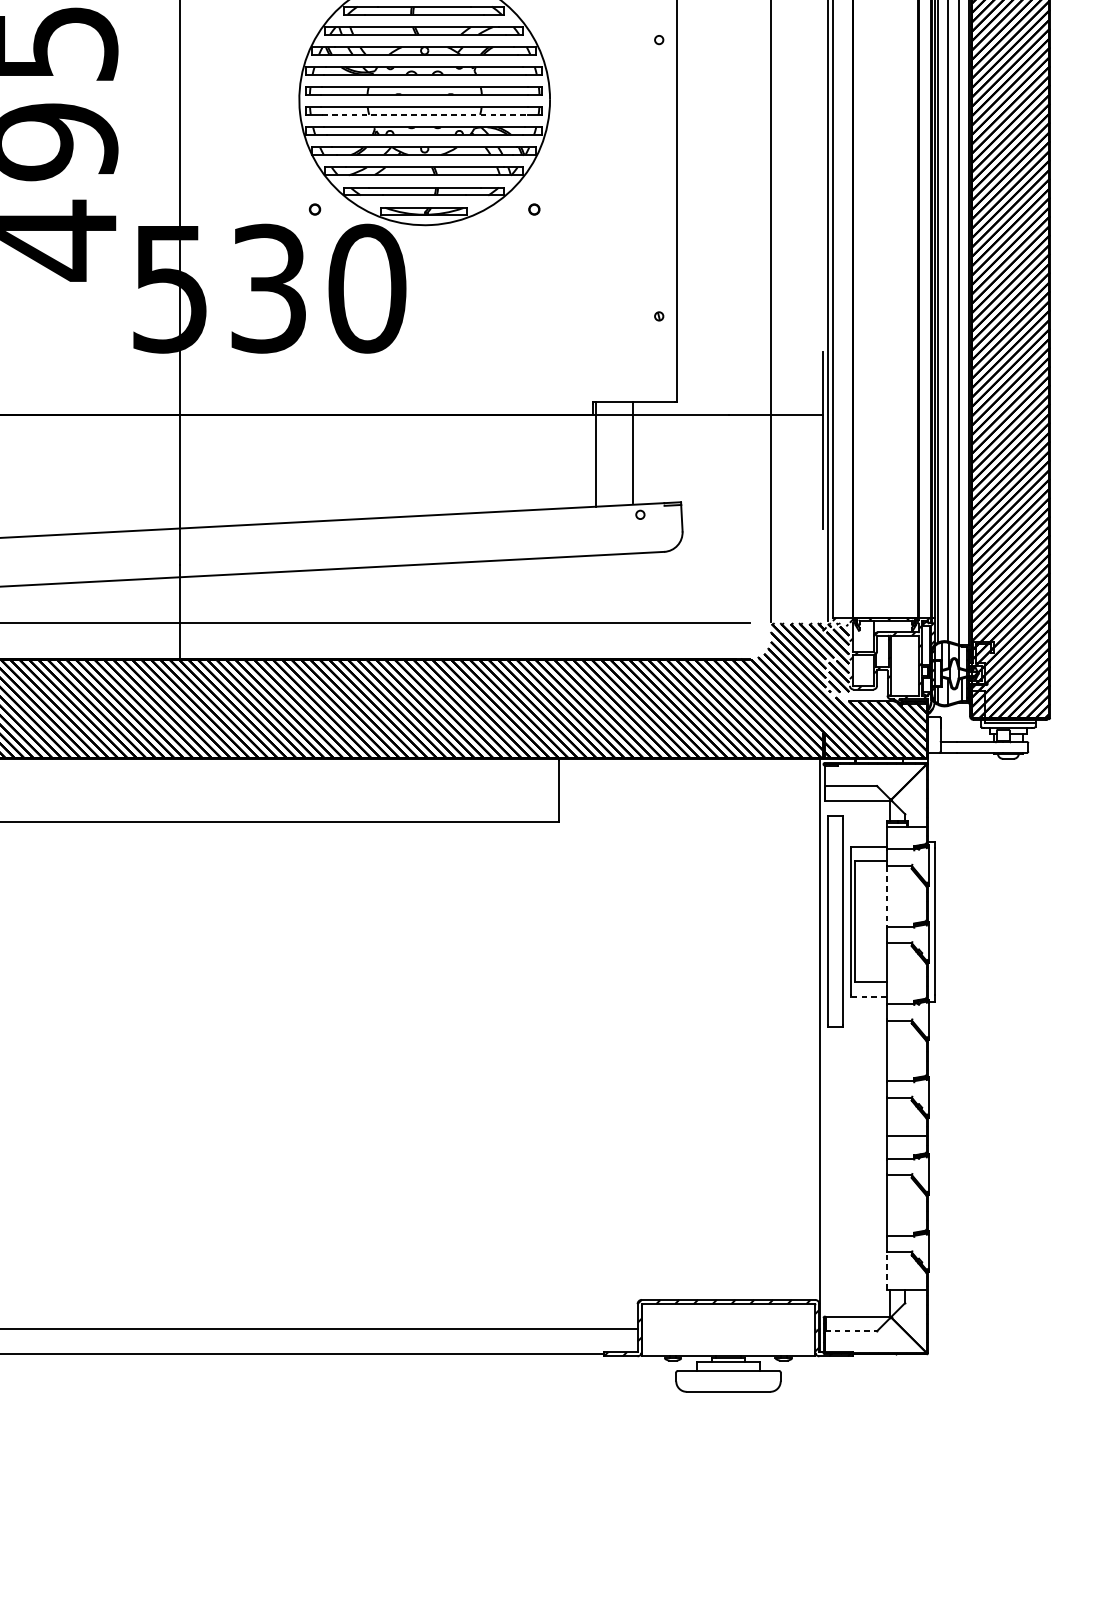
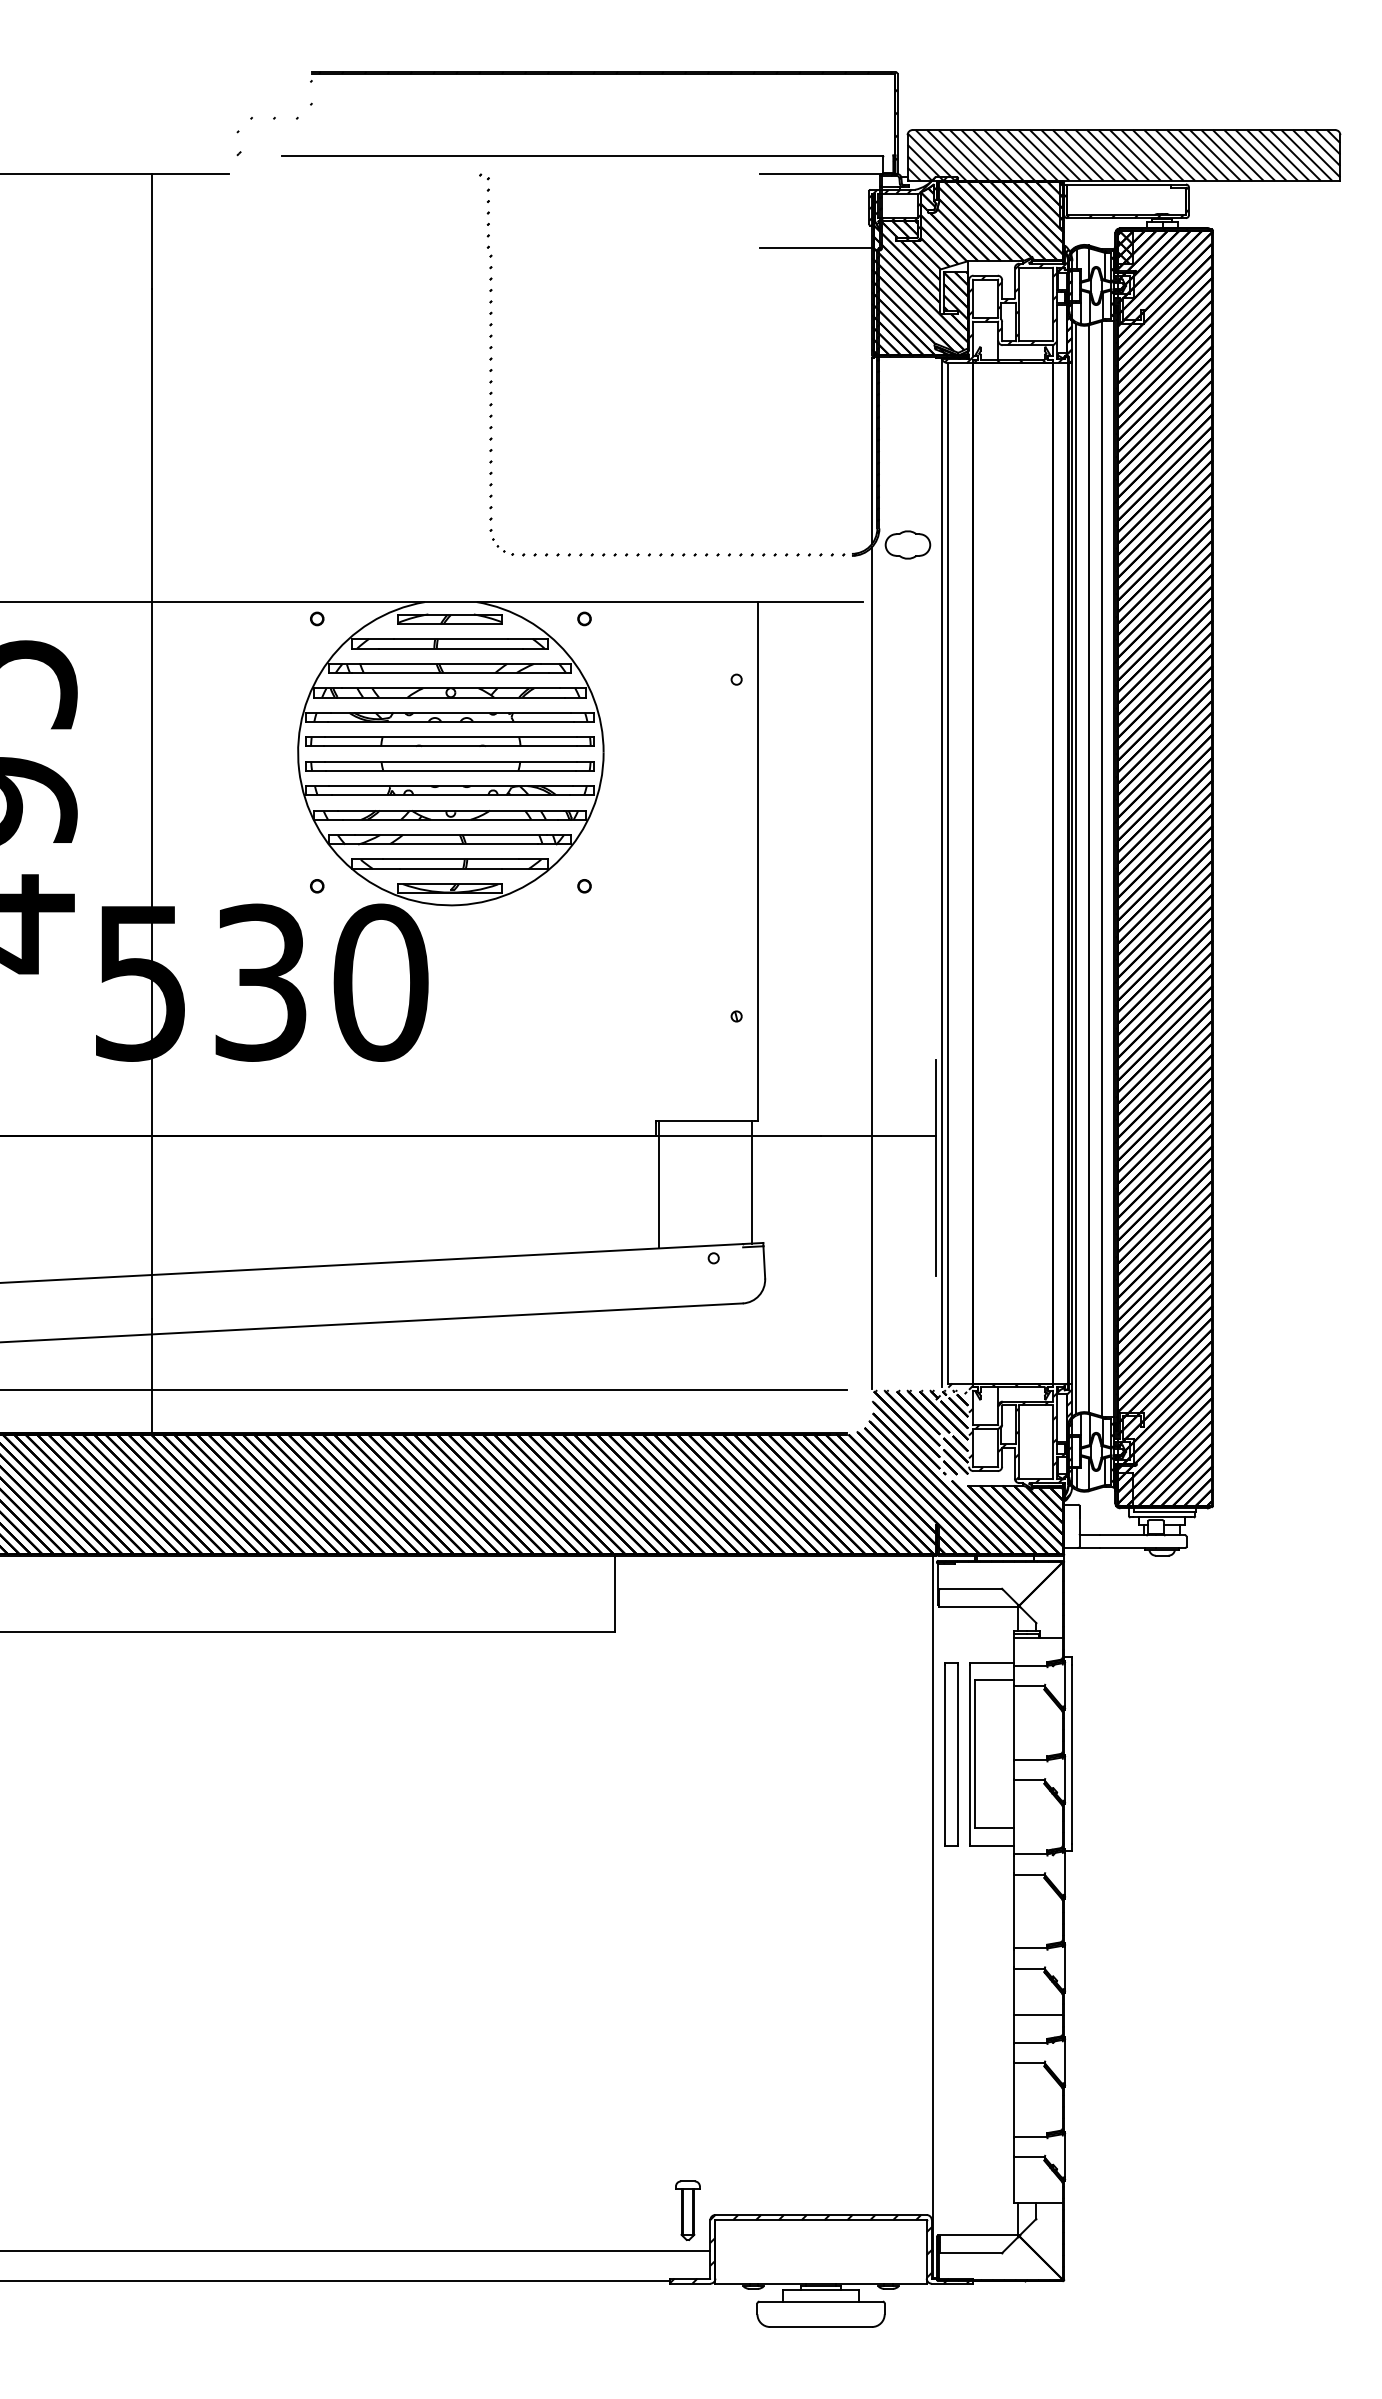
line: (425, 114) -> (451, 770), dashed -> solid
line: (632, 451) -> (751, 1181), moved
line: (887, 896) -> (1014, 1723), dashed -> solid
part: (835, 922) -> (951, 1754), size x0.71
line: (868, 996) -> (991, 1845), dashed -> solid
line: (887, 1271) -> (1014, 2180), dashed -> solid
part: (618, 1296) -> (687, 2210), added
line: (851, 1331) -> (970, 2253), dashed -> solid

